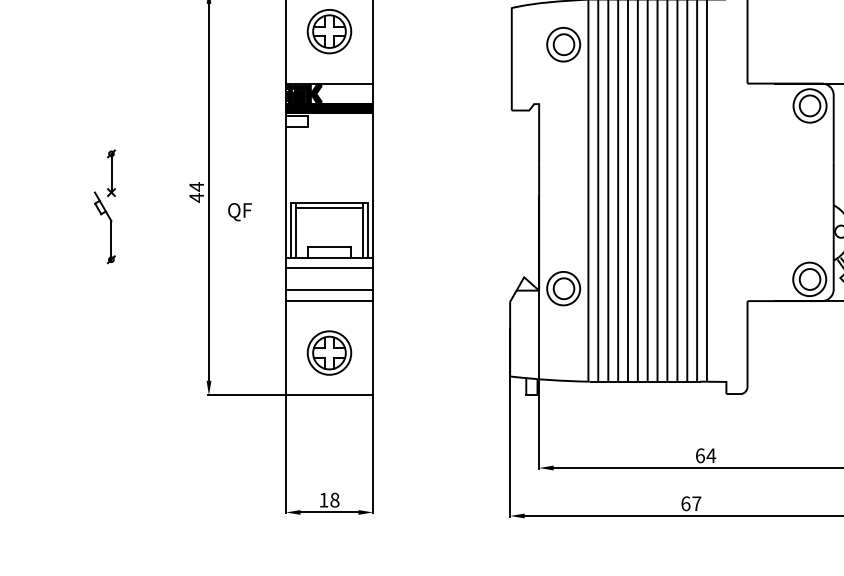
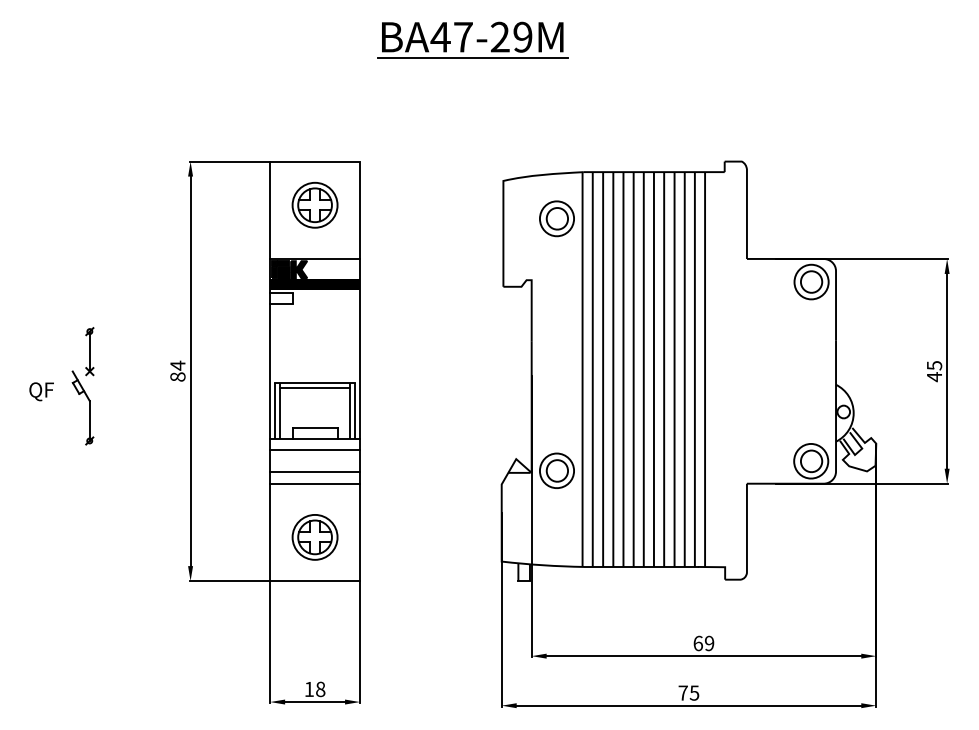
text: (196, 198) -> (177, 377), 44 -> 84
text: (239, 211) -> (41, 391), moved
text: (711, 455) -> (709, 643), 64 -> 69
text: (690, 503) -> (688, 692), 67 -> 75

